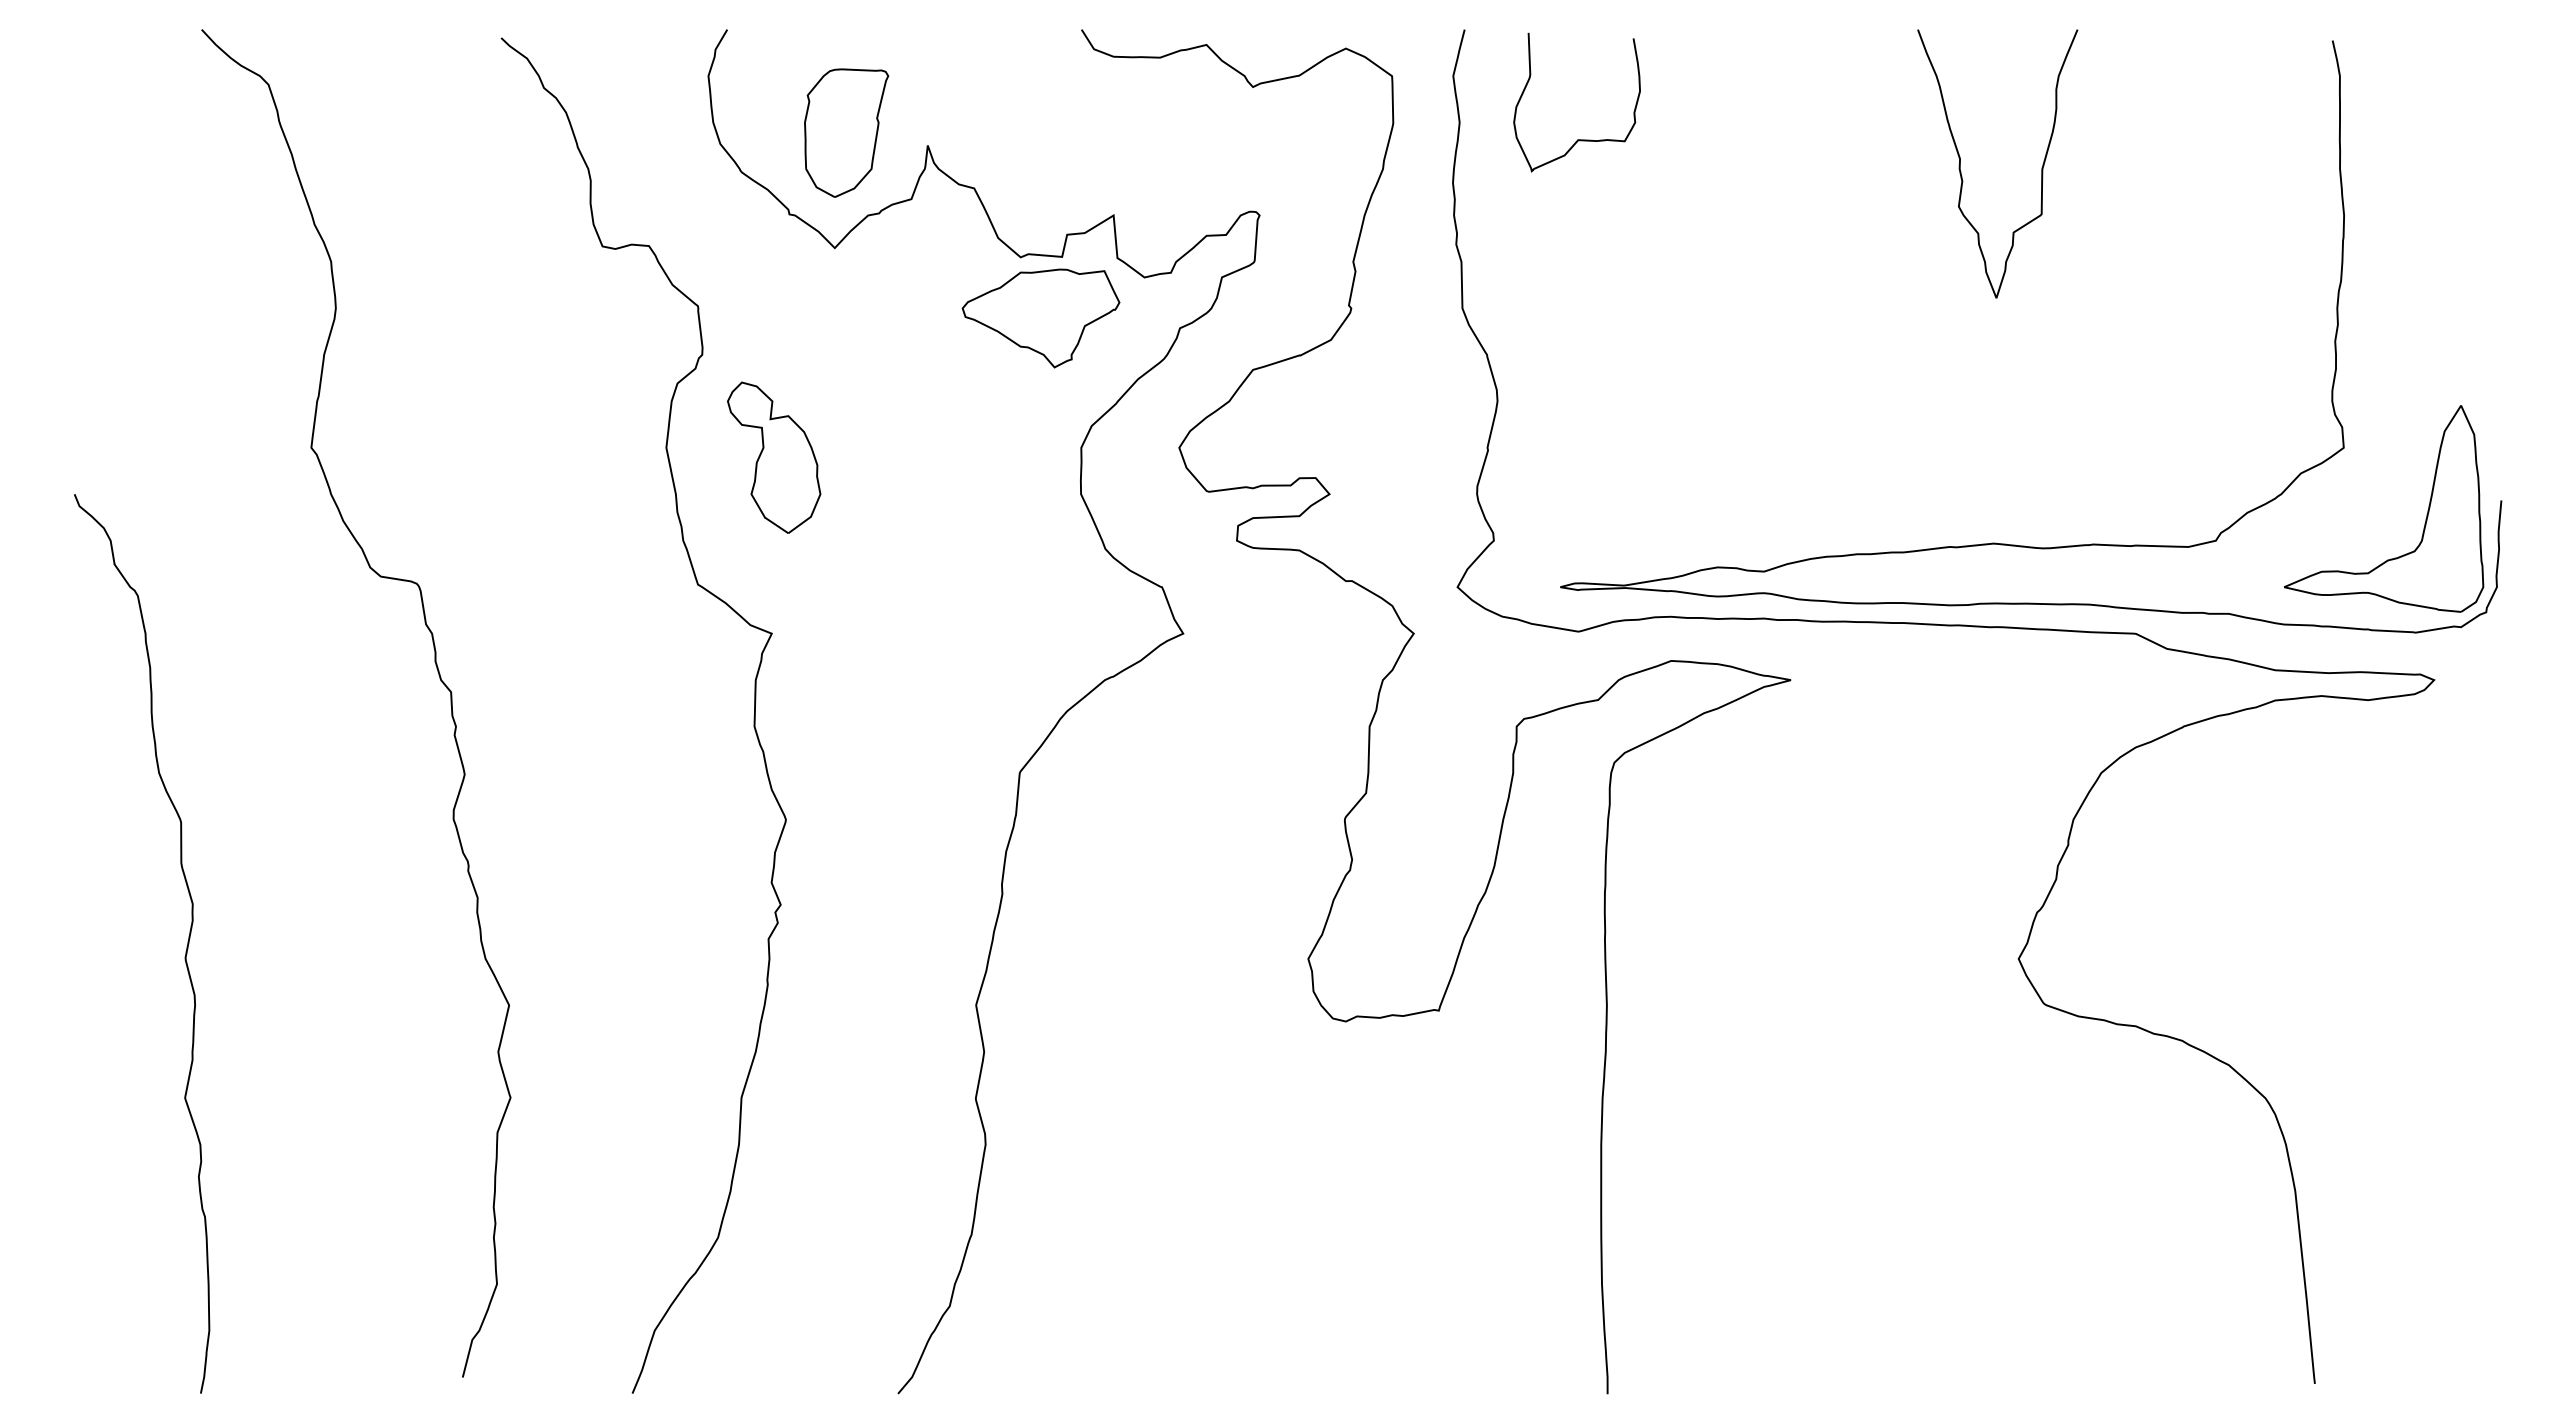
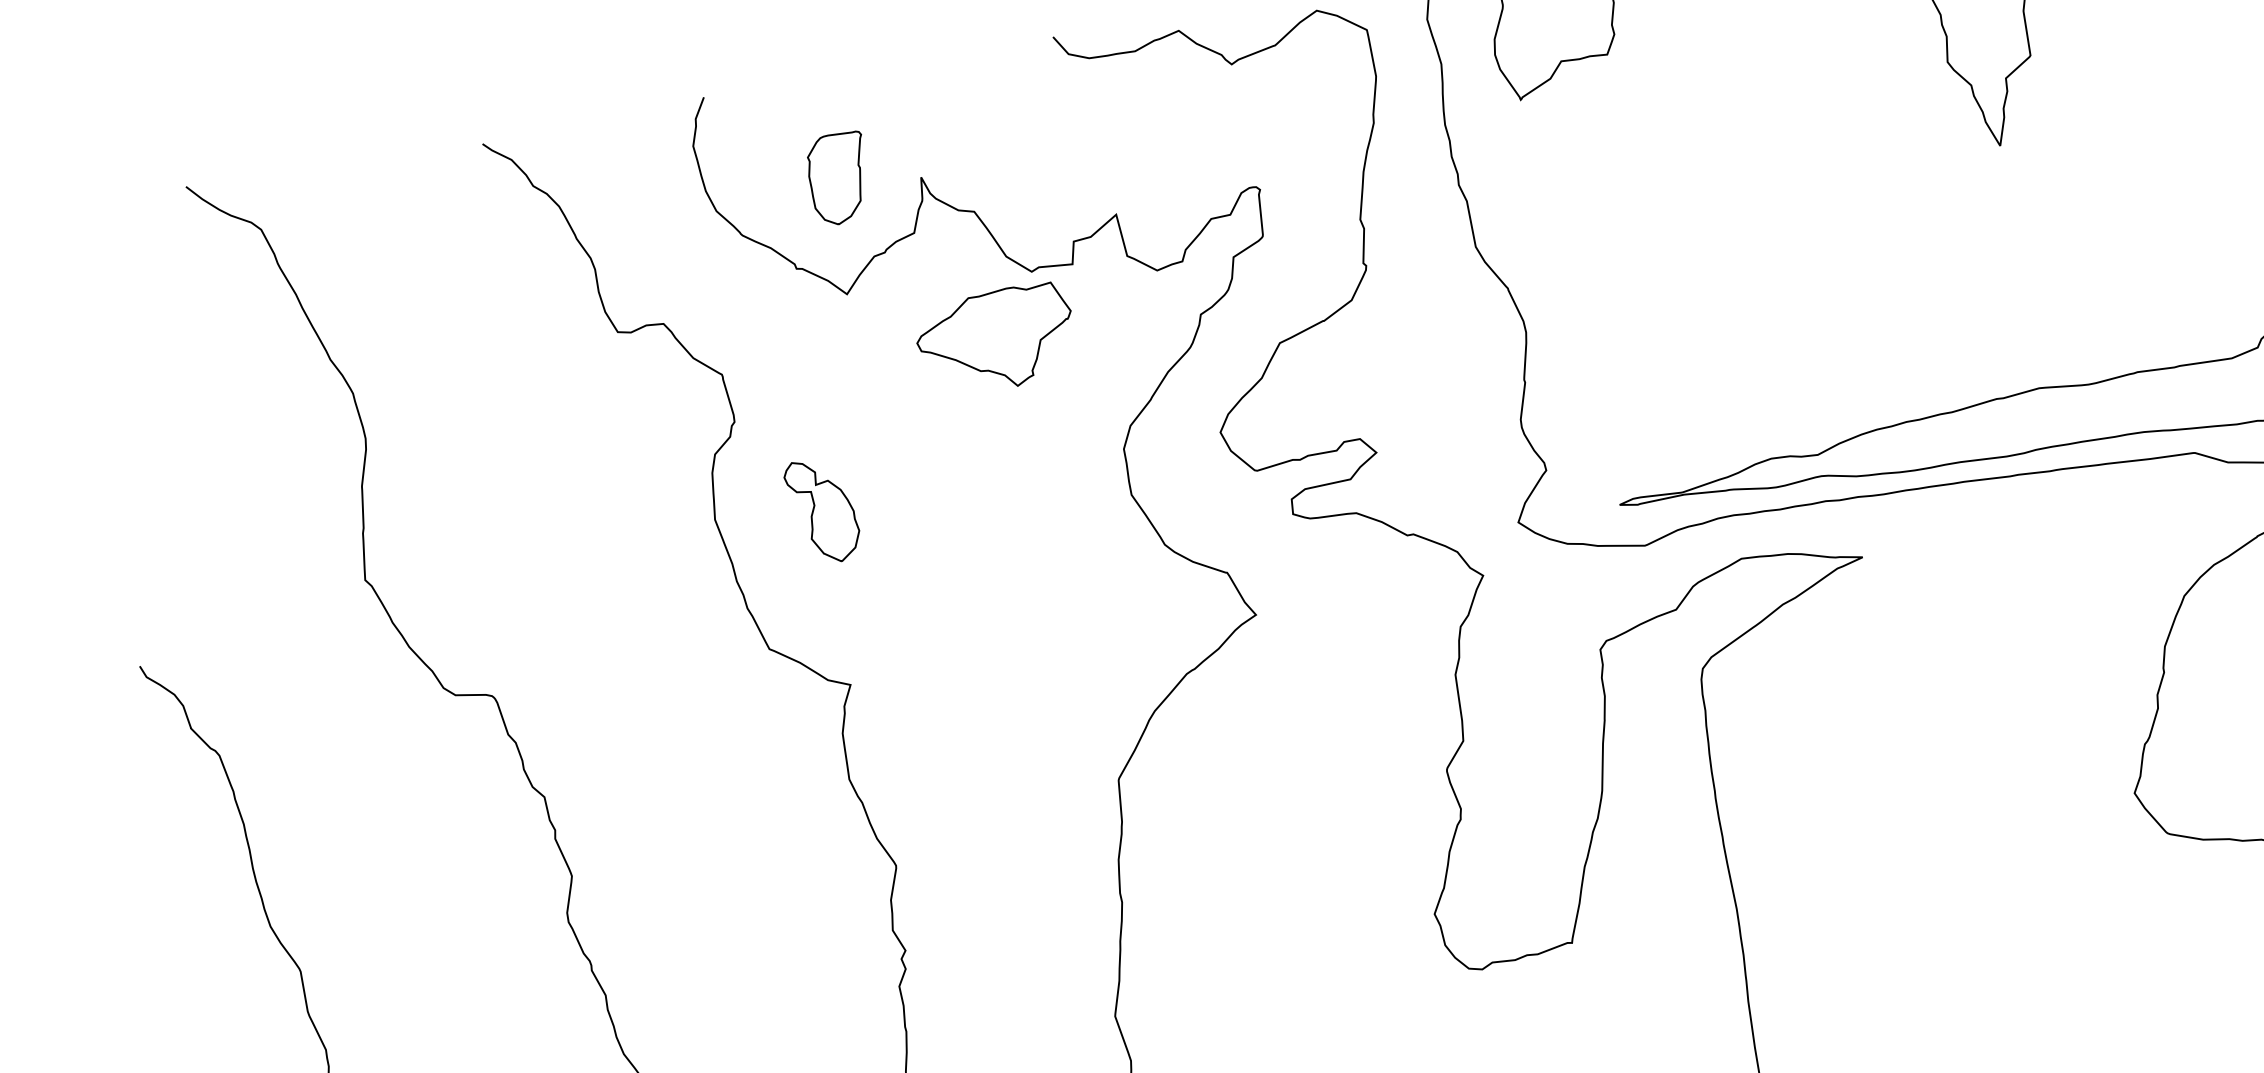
part: (846, 132) -> (838, 178), size x0.7
part: (1040, 318) -> (995, 340), moved
part: (774, 457) -> (823, 510), size x0.7

